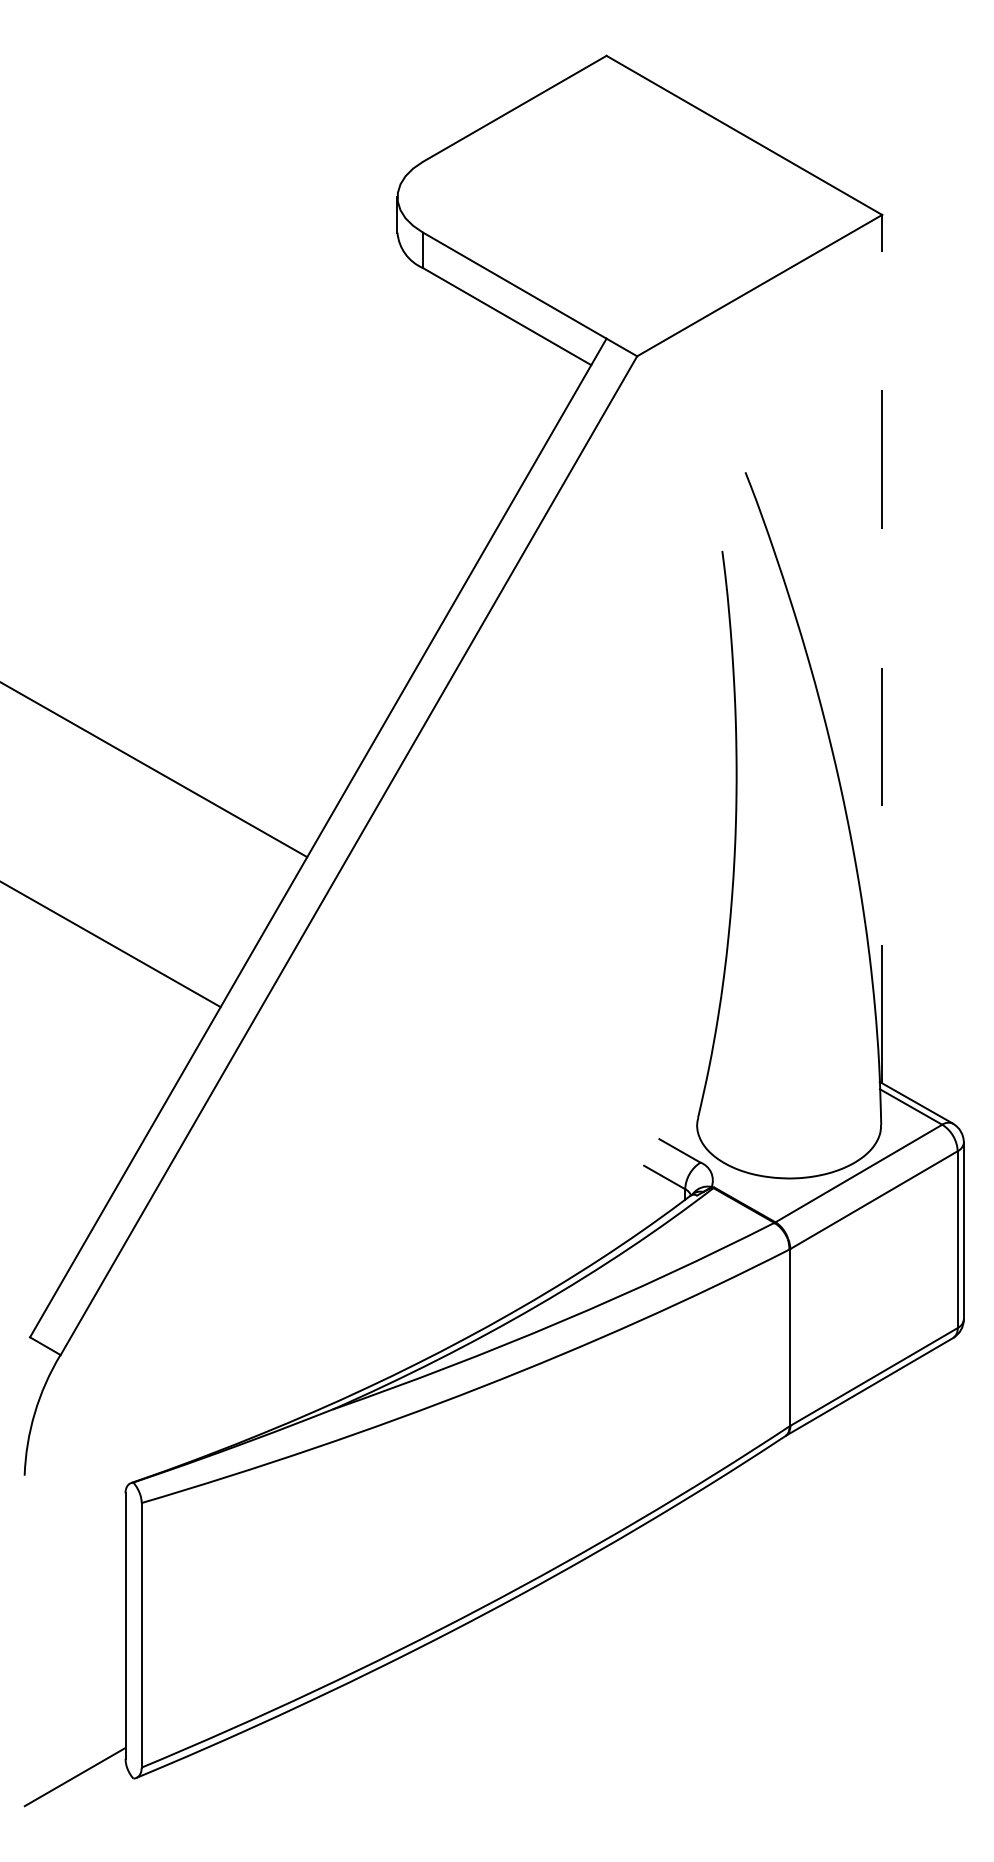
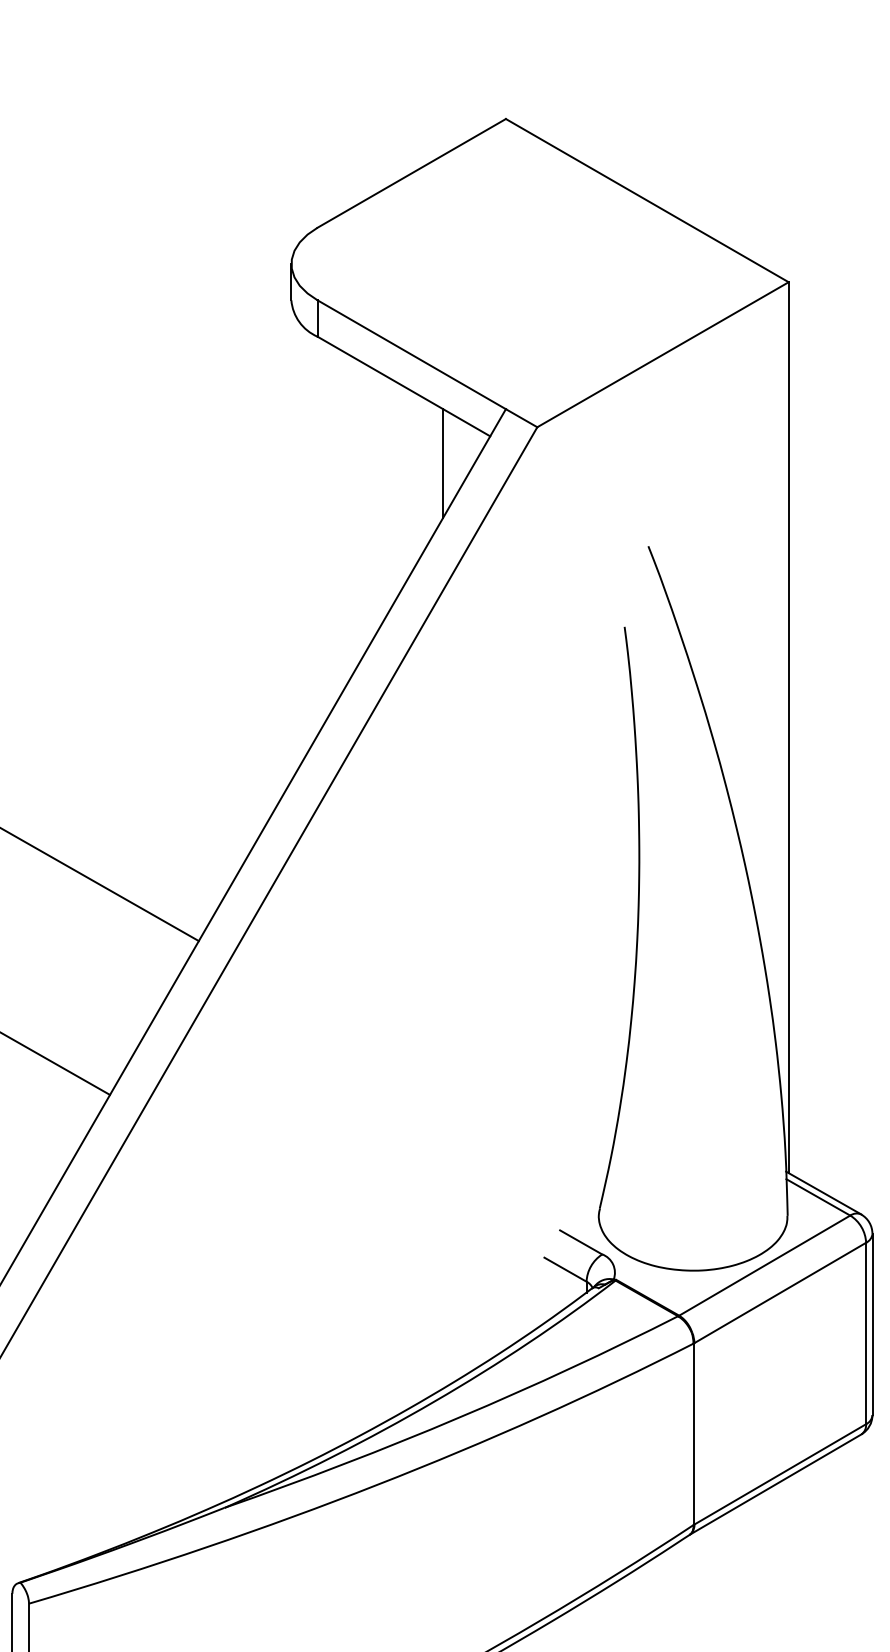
line: (545, 391) -> (443, 463), added
line: (882, 648) -> (788, 727), dashed -> solid

